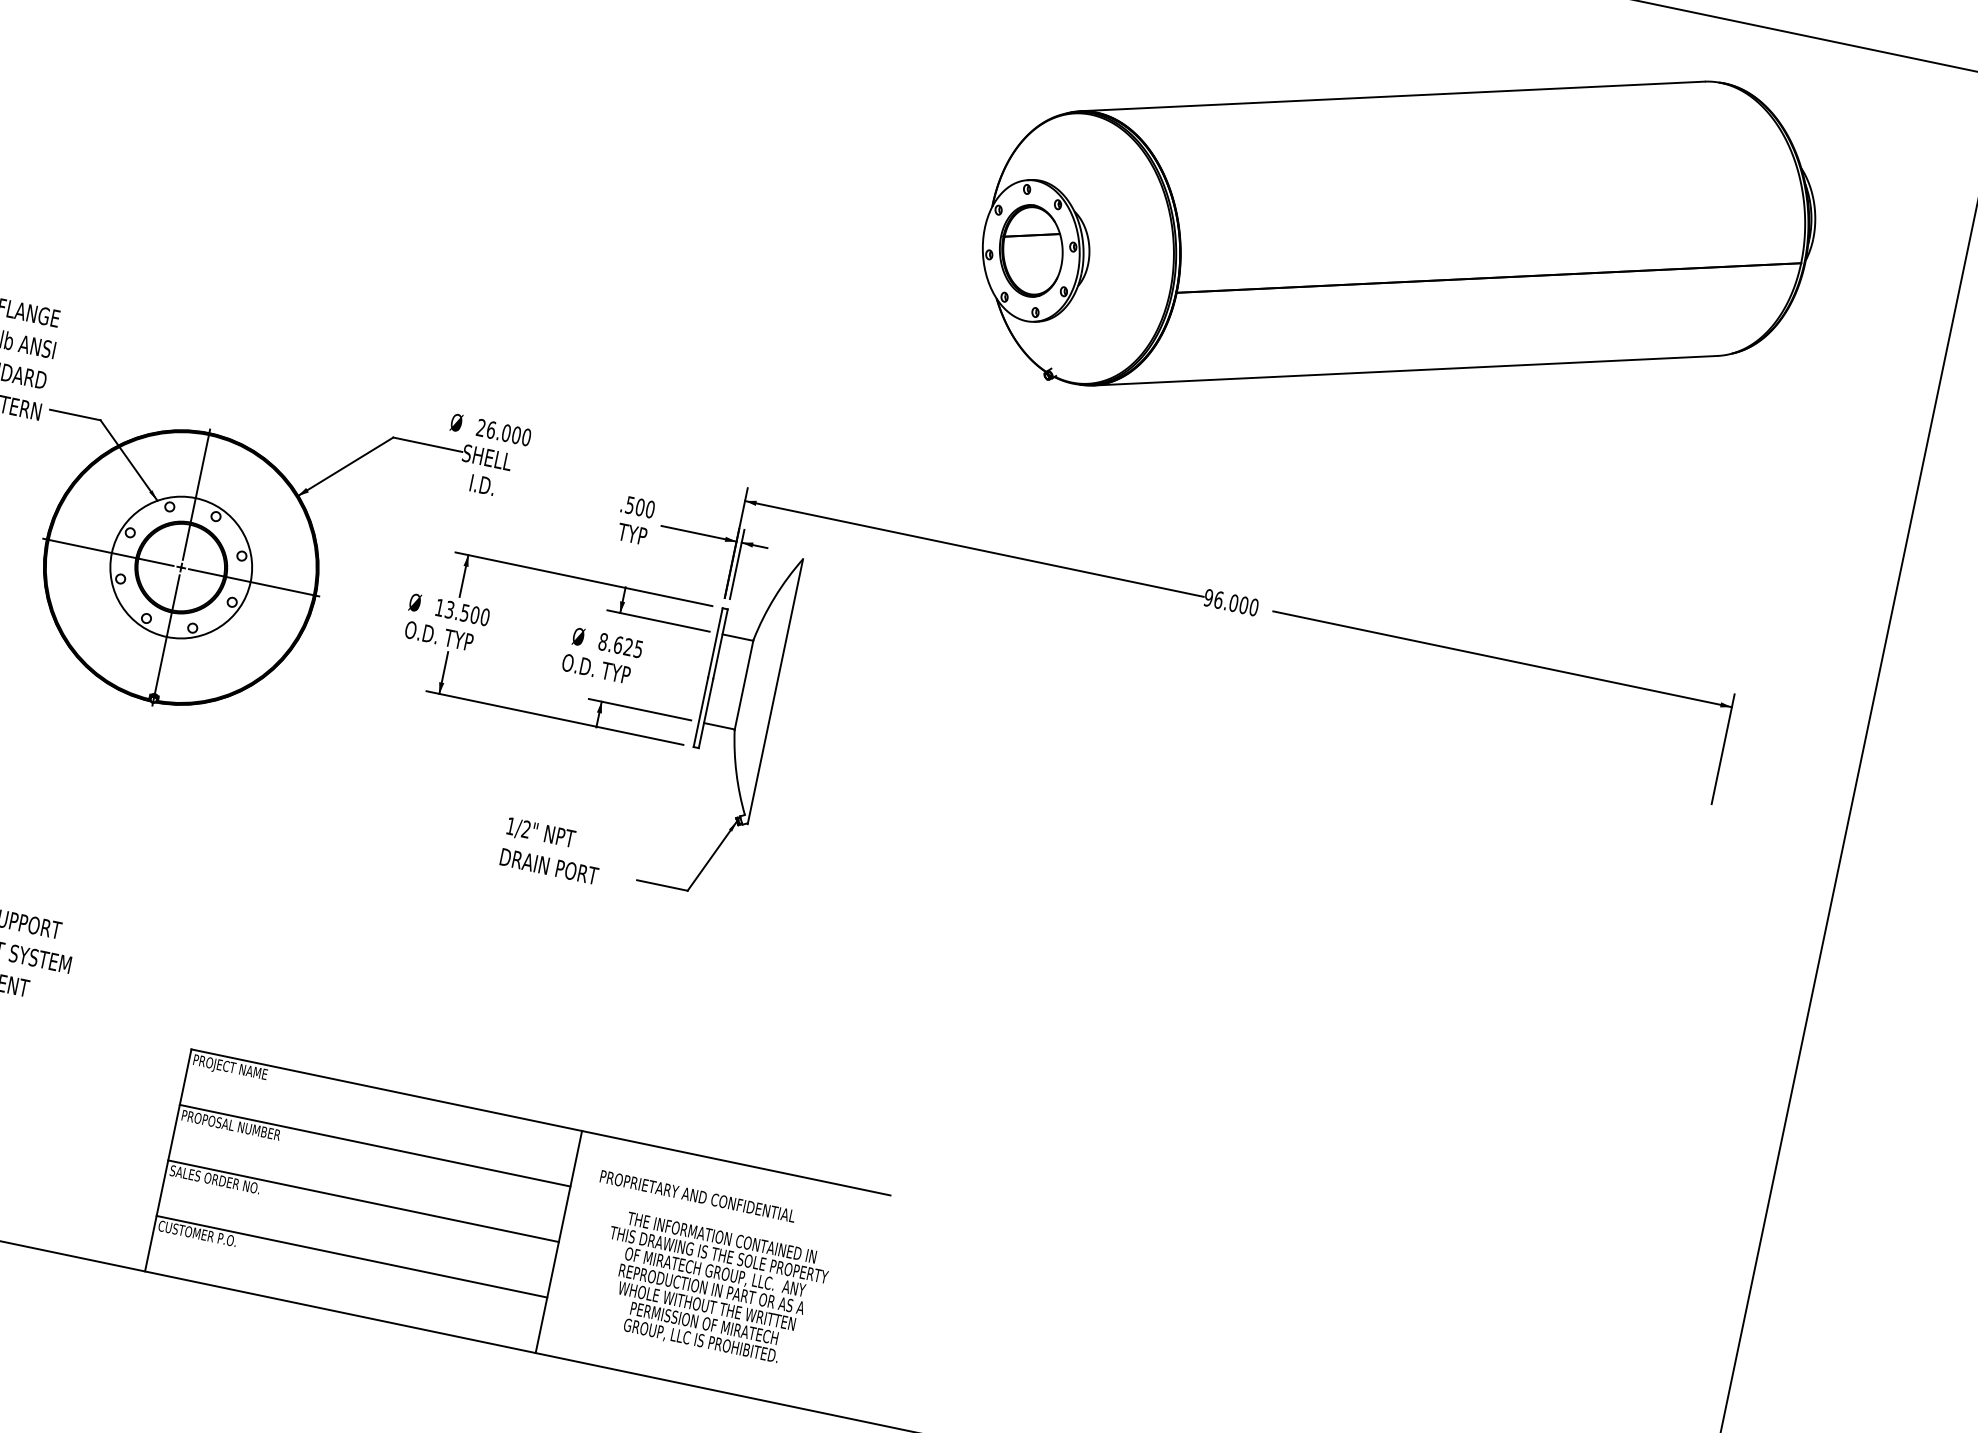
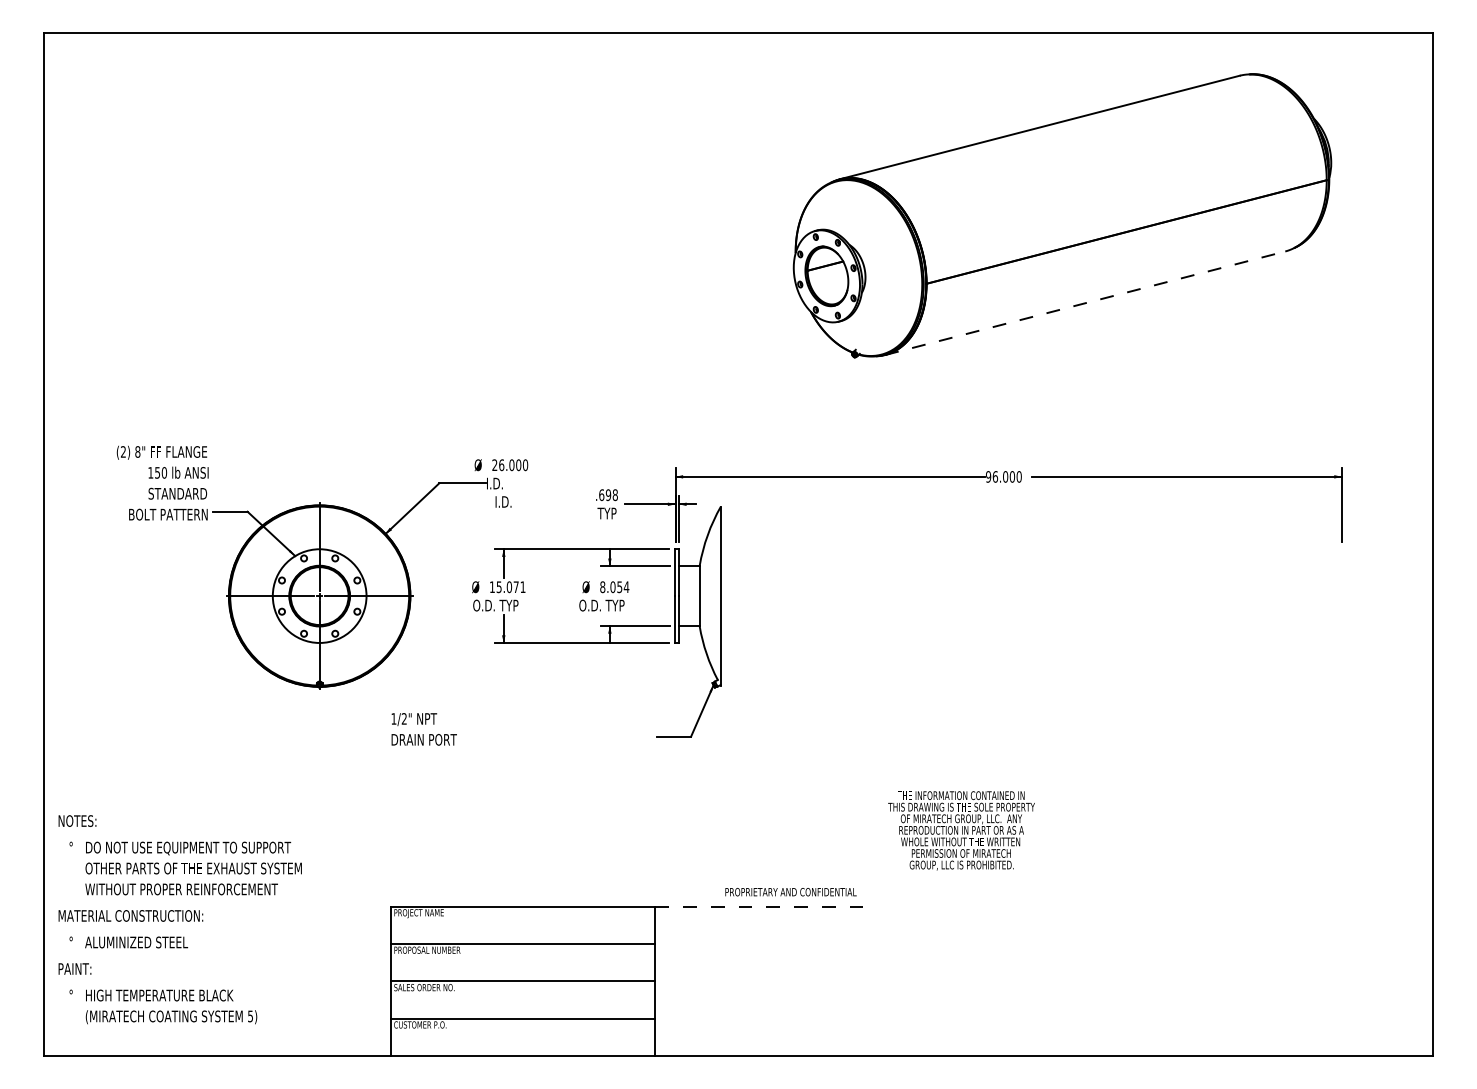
line: (1405, 371) -> (1085, 303), solid -> dashed
text: (486, 457) -> (502, 483), SHELL -> I.D.
text: (640, 507) -> (608, 495), .500 -> .698
text: (466, 613) -> (510, 587), 13.500 -> 15.071
text: (627, 647) -> (619, 587), 8.625 -> 8.054
text: (551, 851) -> (423, 729), moved
line: (735, 1162) -> (758, 906), solid -> dashed
text: (697, 1196) -> (790, 892), moved
text: (711, 1289) -> (961, 830), moved

